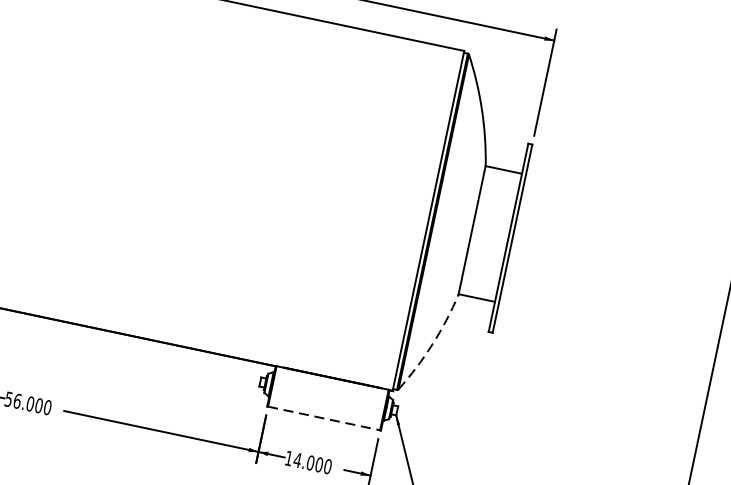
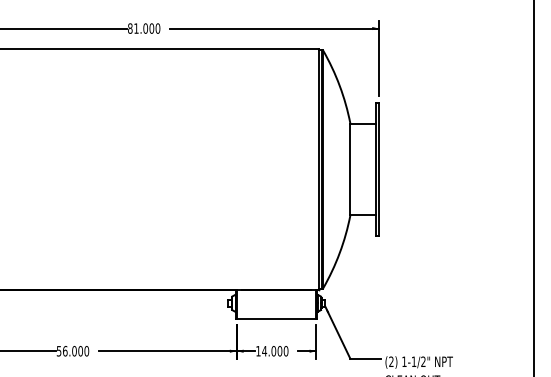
arc: (431, 345) -> (339, 253), dashed -> solid
line: (324, 417) -> (276, 318), dashed -> solid

